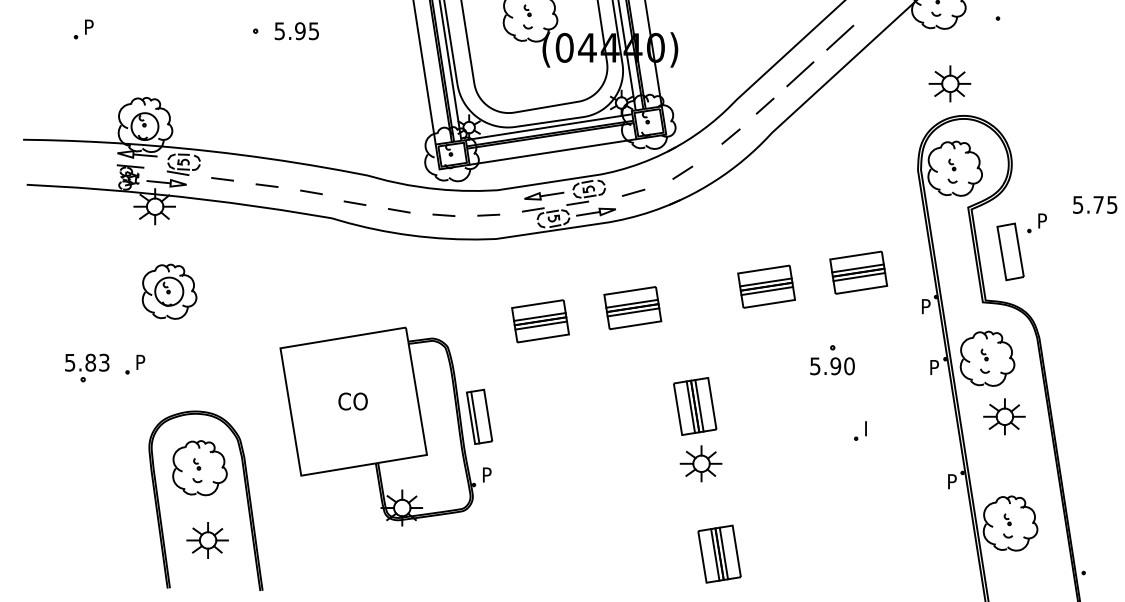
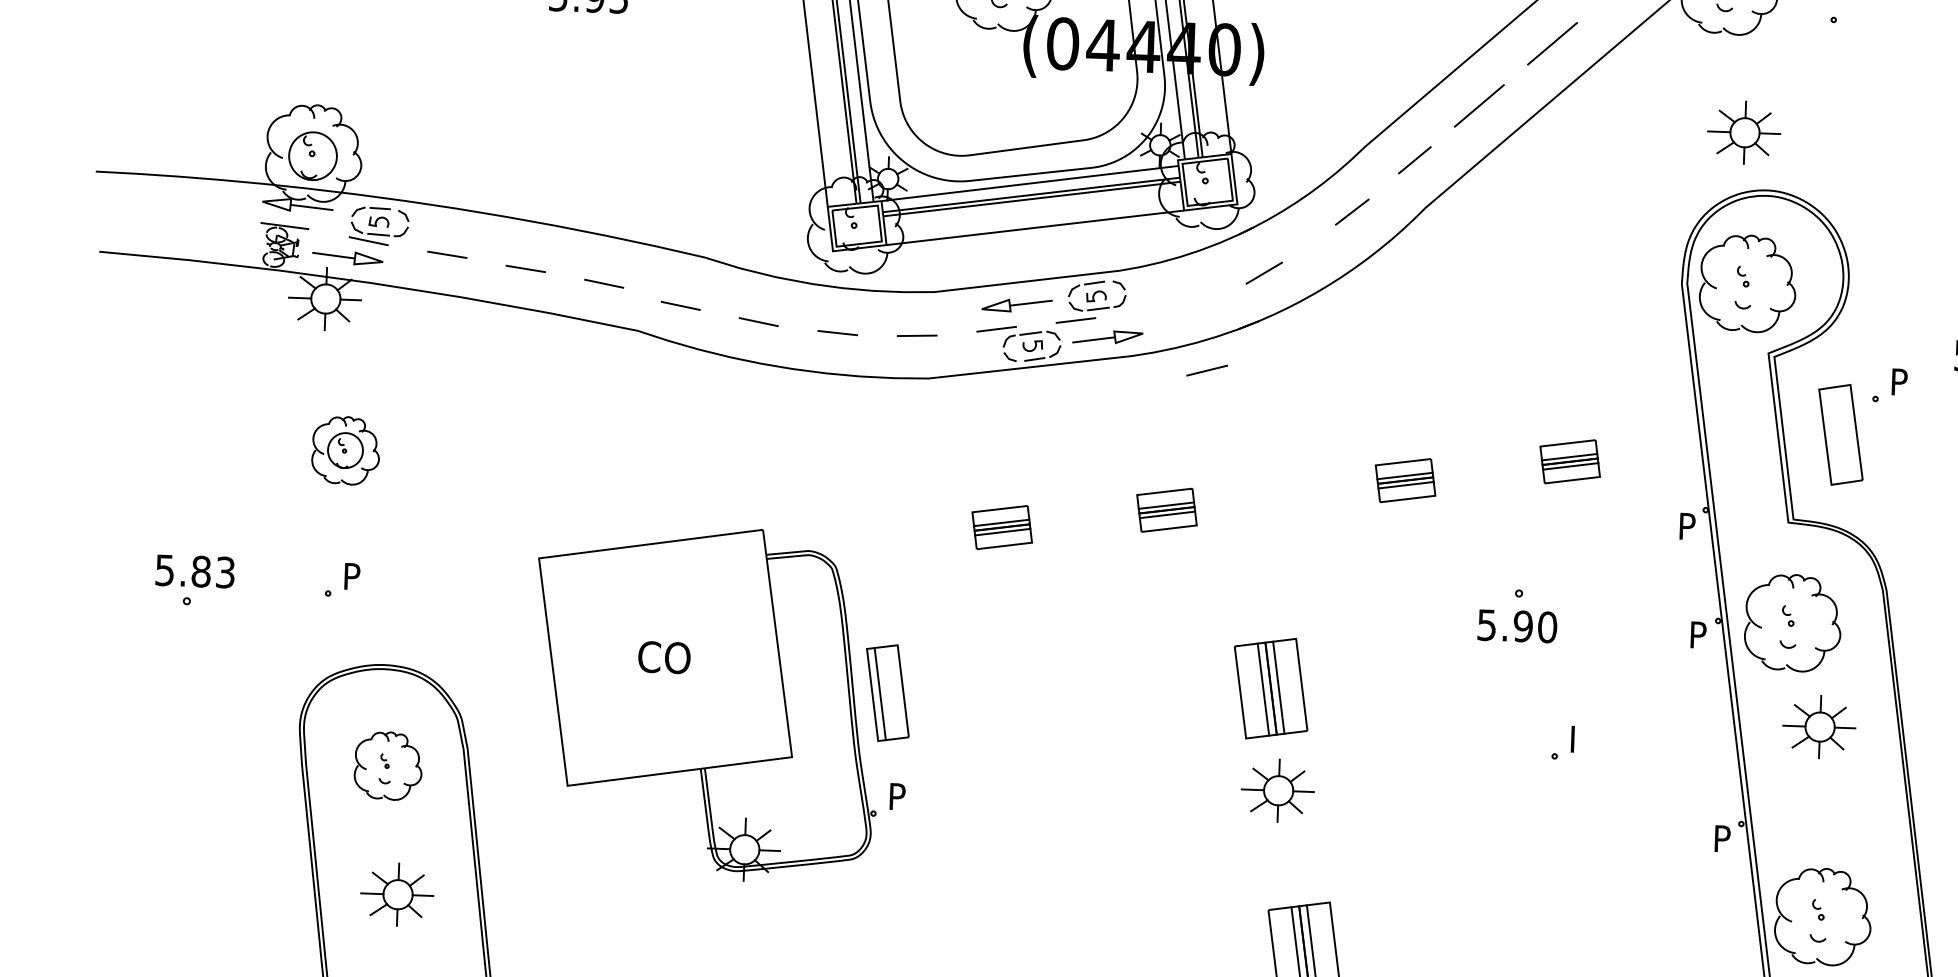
line: (633, 192) -> (1206, 370), moved
part: (858, 272) -> (1569, 461), size x0.6
part: (766, 286) -> (1405, 480), size x0.6
part: (169, 291) -> (345, 450), size x0.7
part: (632, 308) -> (1166, 510), size x0.6
part: (540, 321) -> (1002, 527), size x0.6
part: (135, 364) -> (342, 579), moved
part: (199, 468) -> (387, 766), size x0.7

